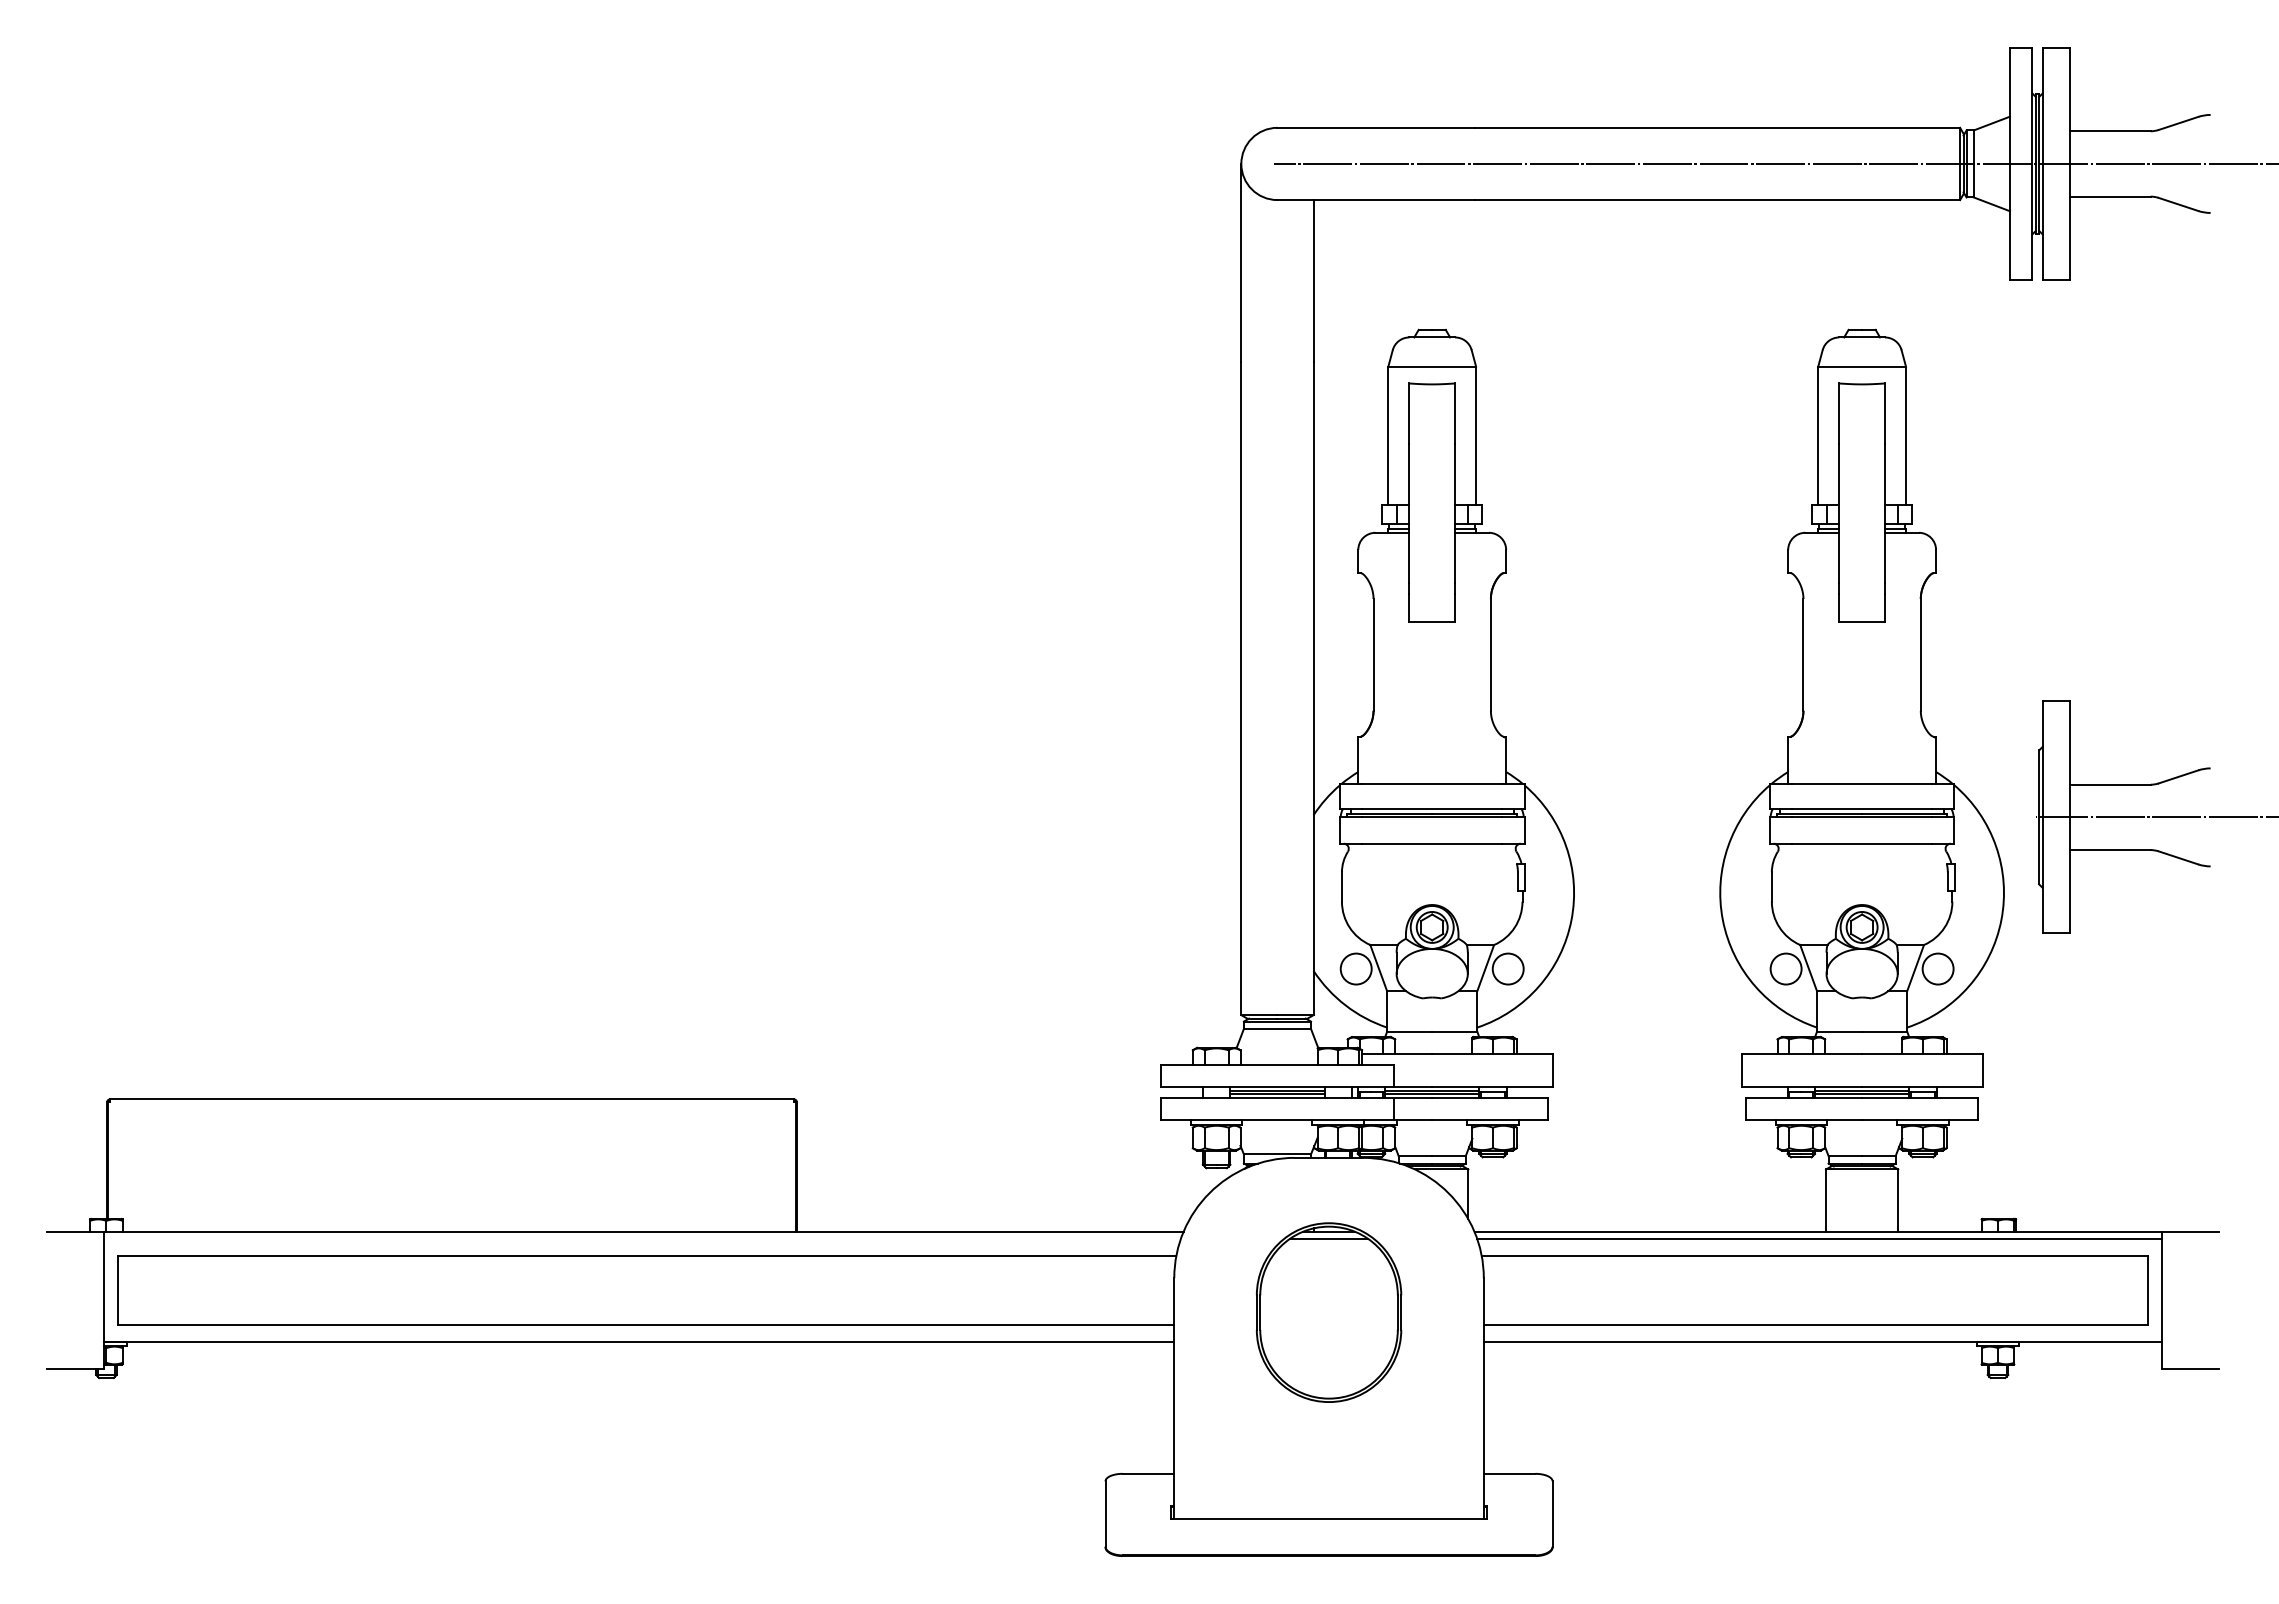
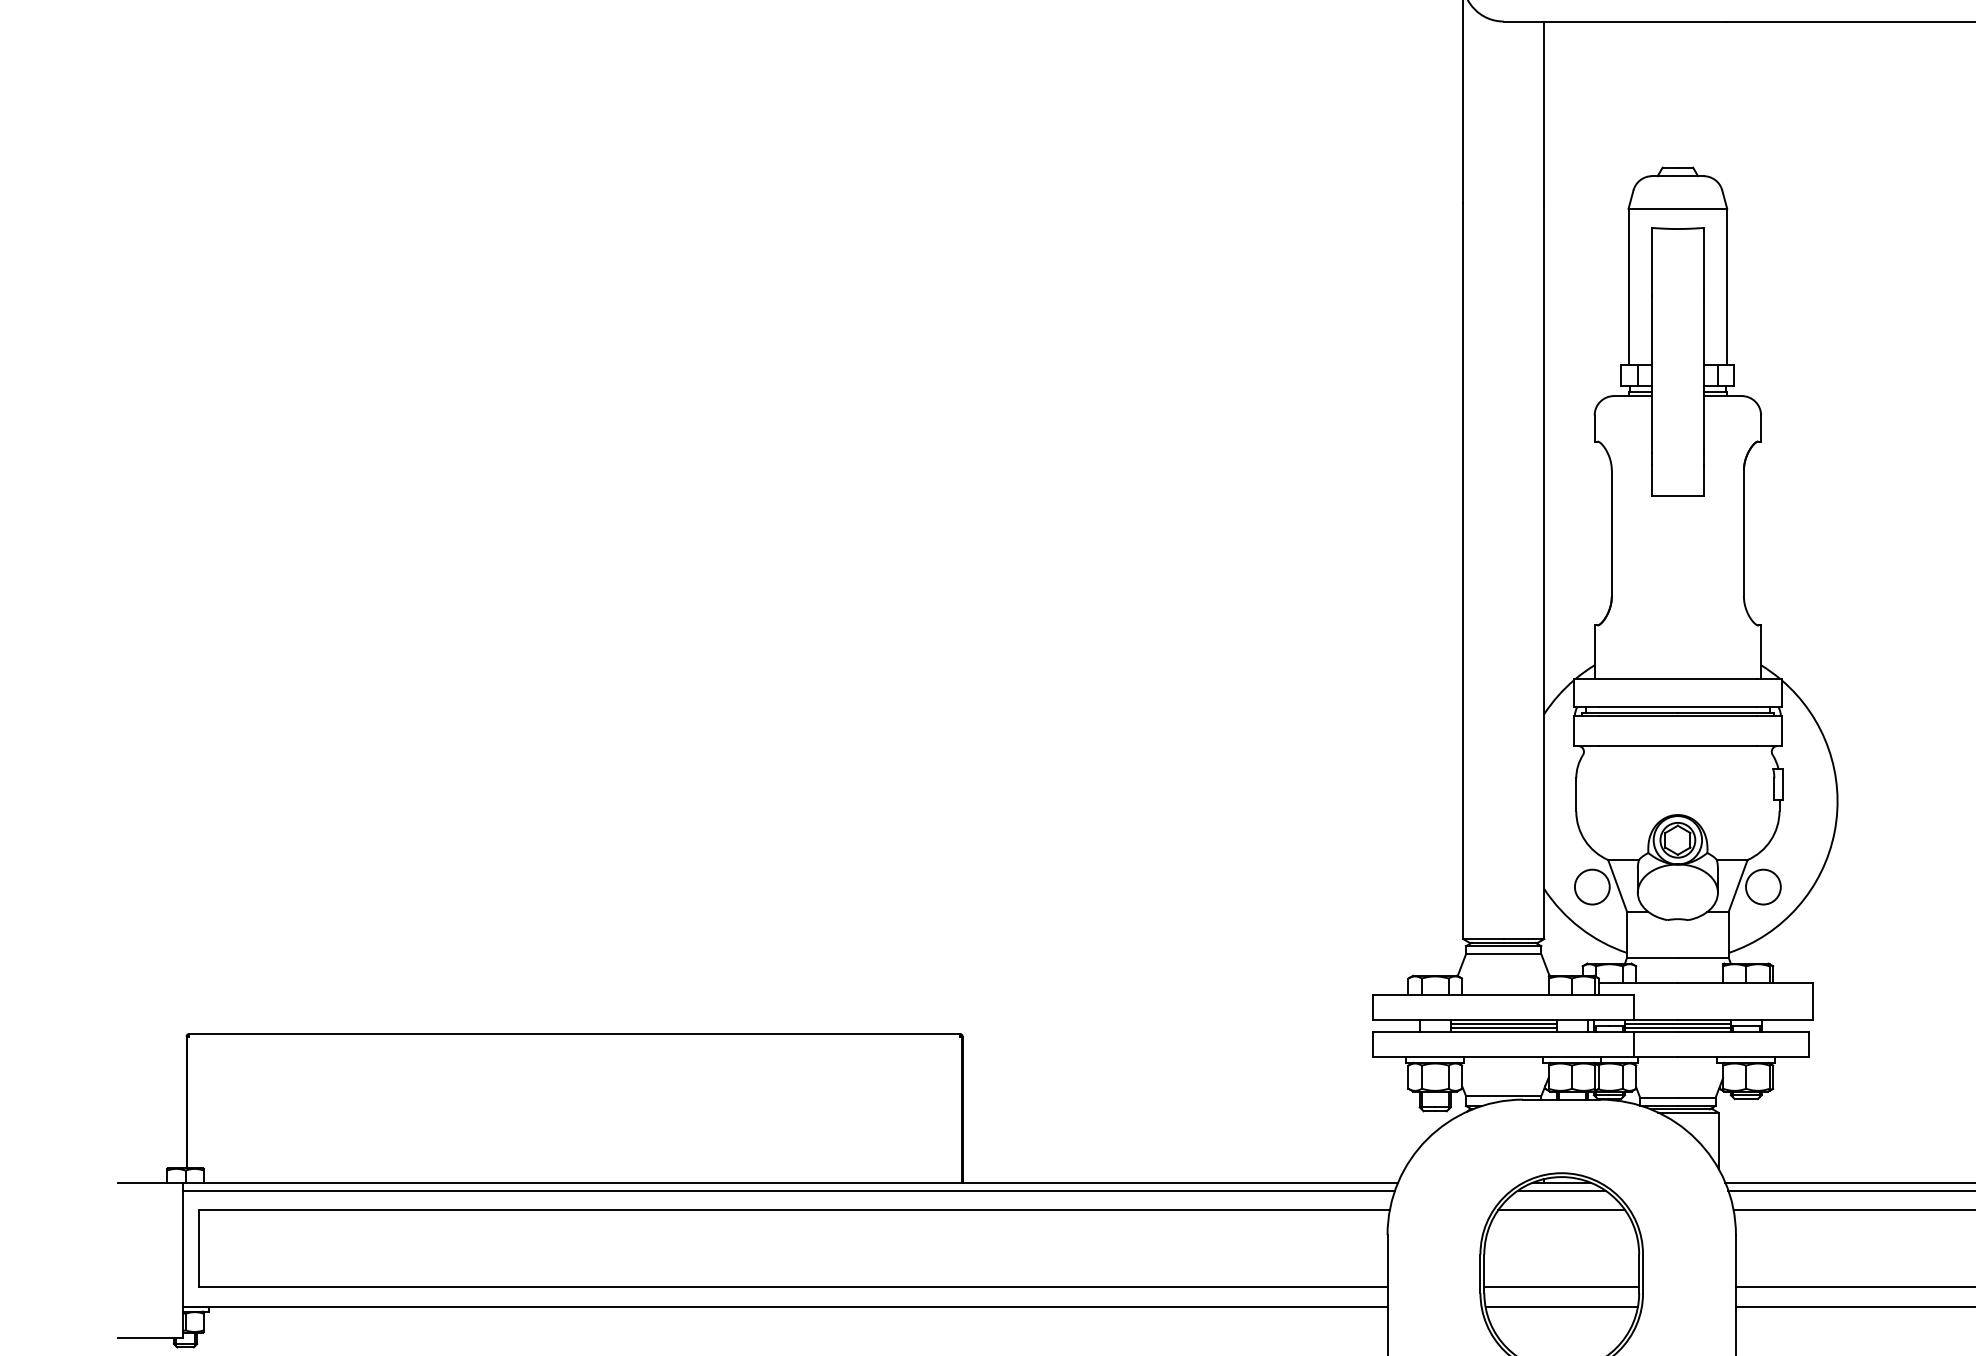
line: (642, 1238) -> (788, 1190), added
line: (1328, 1255) -> (1561, 1209), added
line: (1328, 1324) -> (1561, 1287), added
line: (1328, 1341) -> (1561, 1306), added

